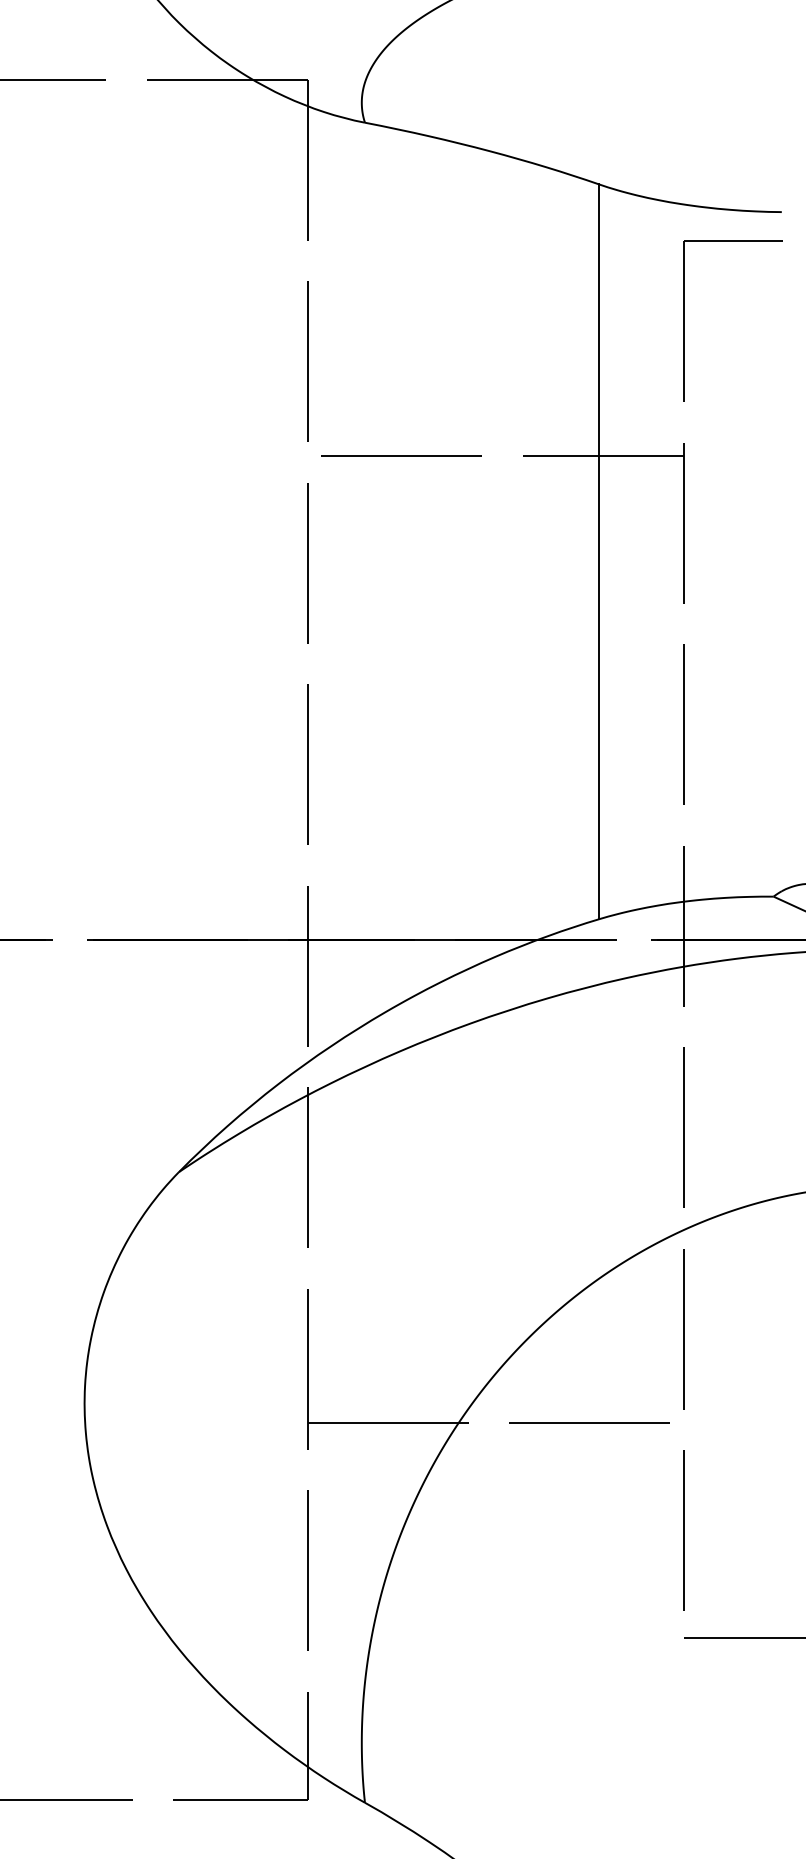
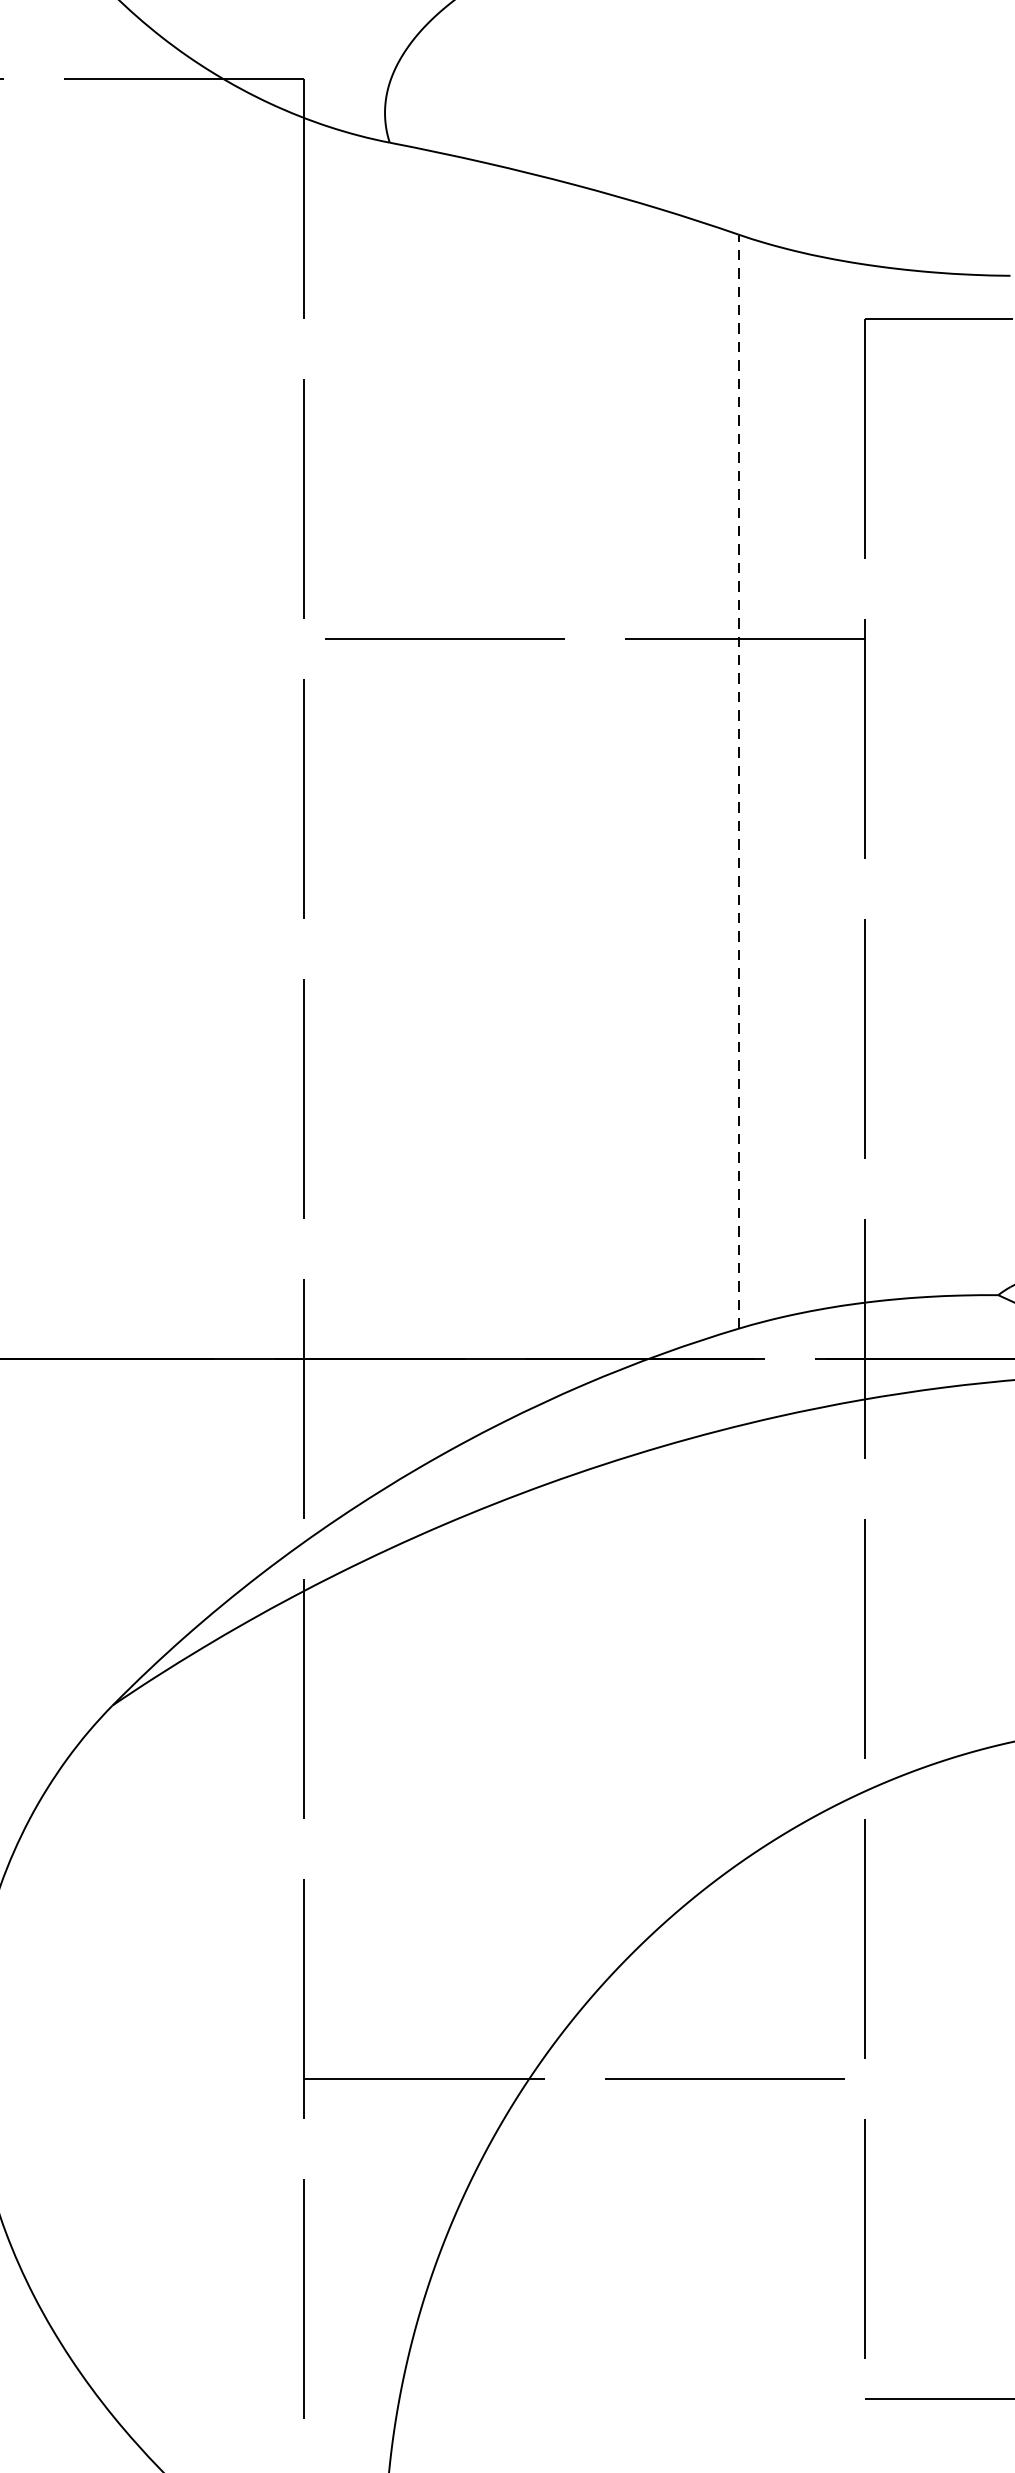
line: (599, 551) -> (738, 781), solid -> dashed

